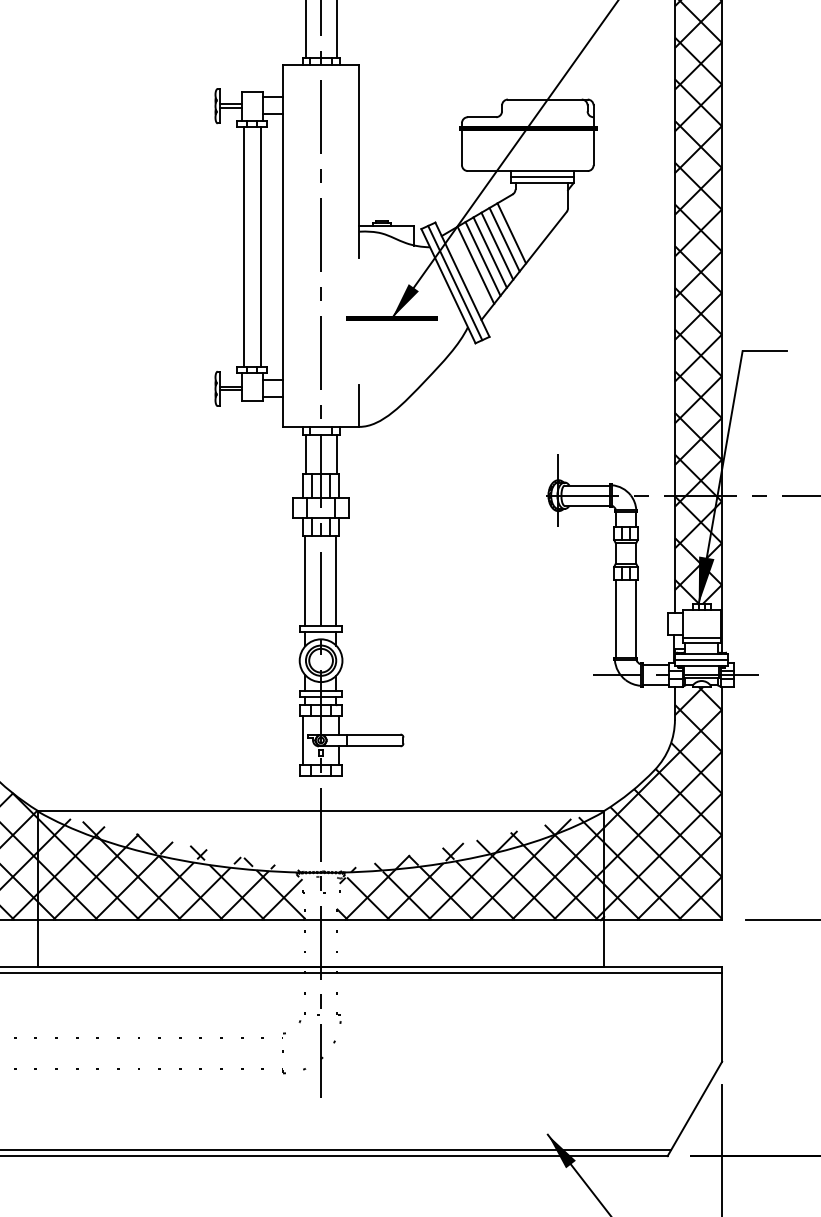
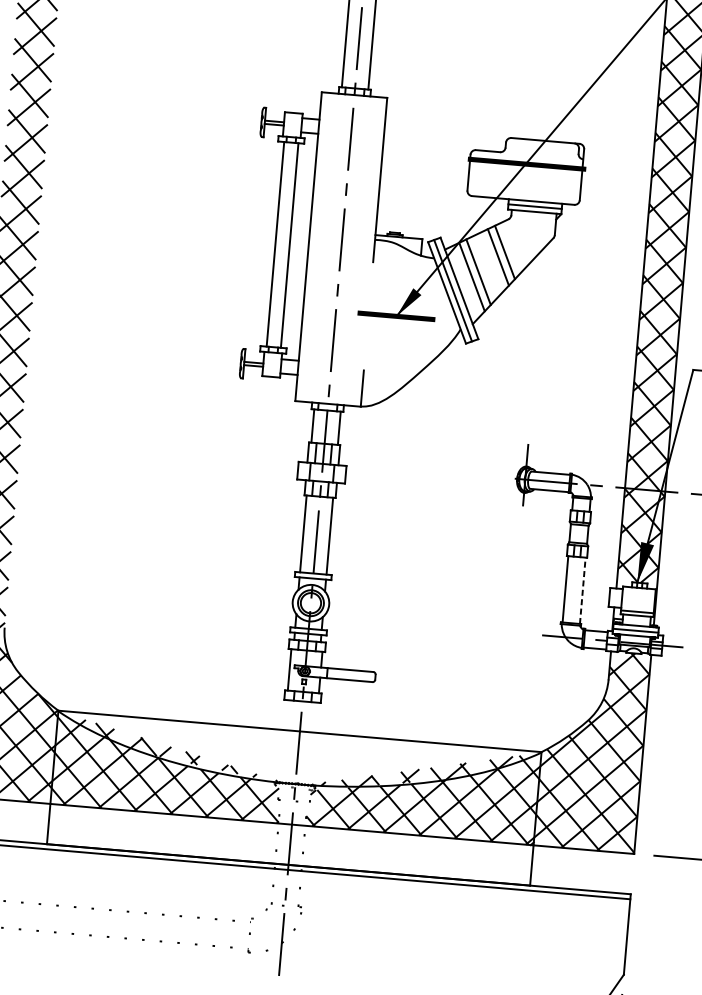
line: (497, 245) -> (491, 261), removed
line: (489, 252) -> (484, 267), removed
line: (636, 619) -> (583, 591), solid -> dashed

